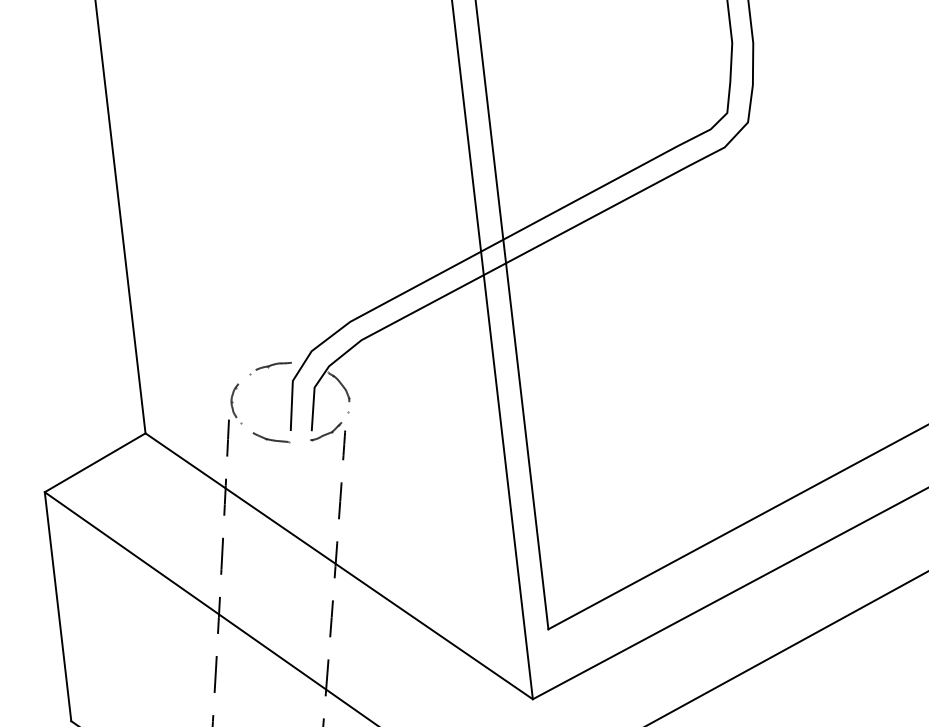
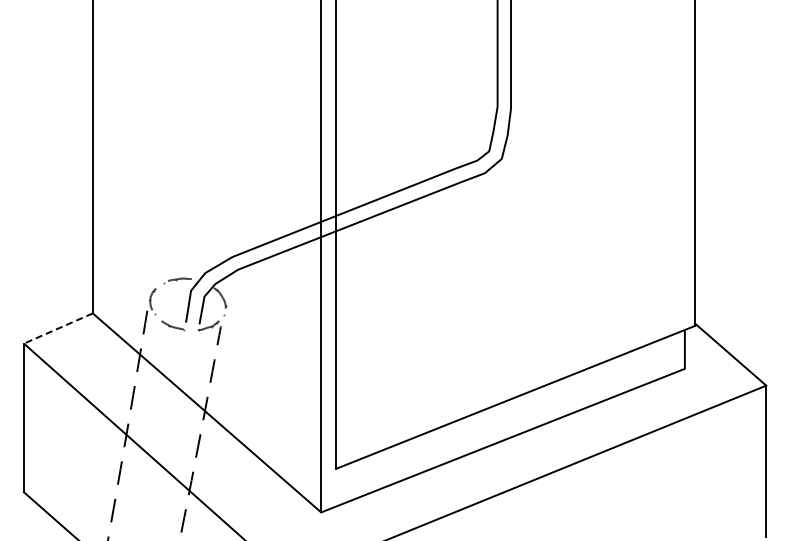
line: (95, 462) -> (58, 328), solid -> dashed

